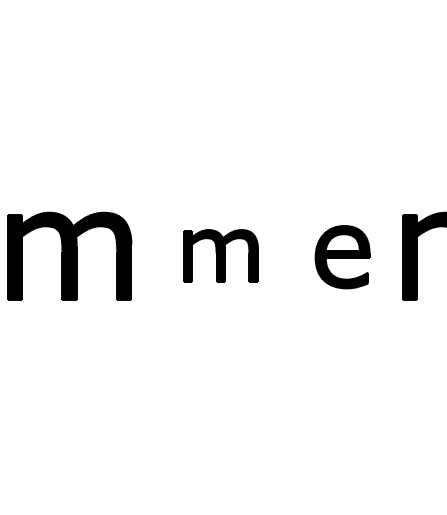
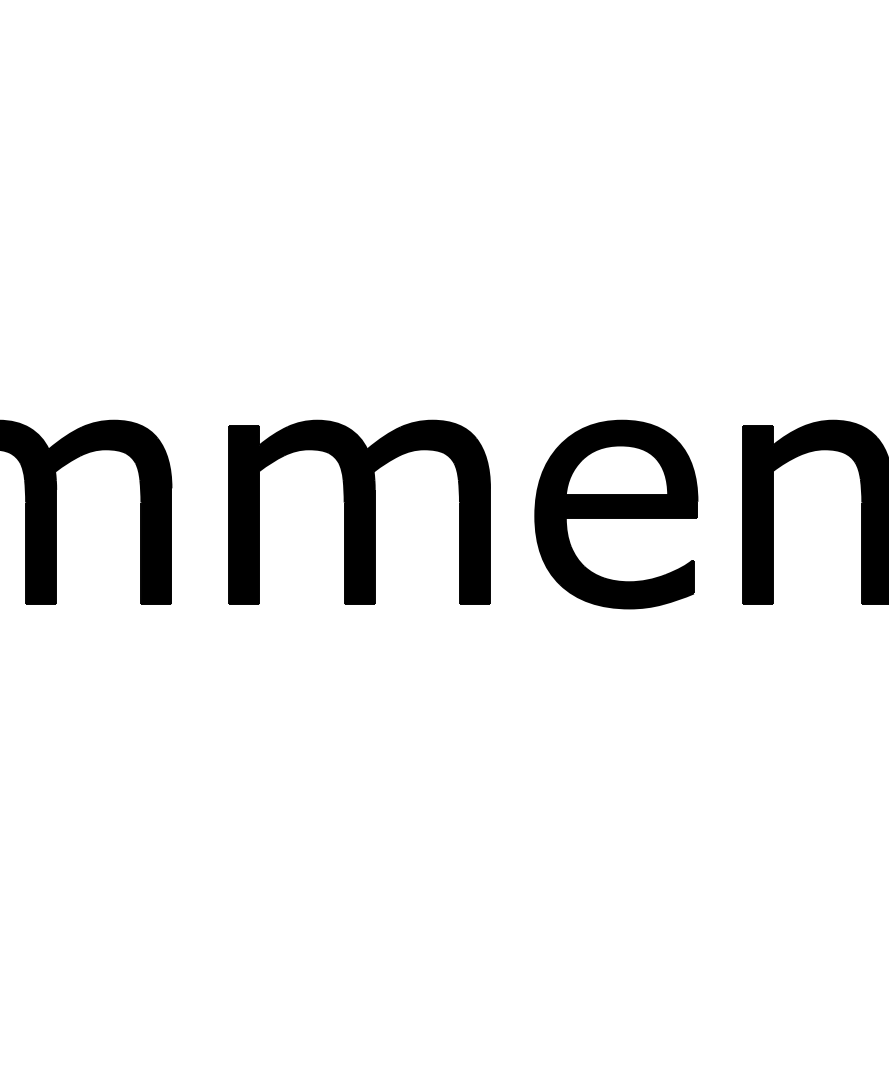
part: (220, 255) -> (359, 510), size x1.67
part: (342, 256) -> (616, 512), size x1.43

